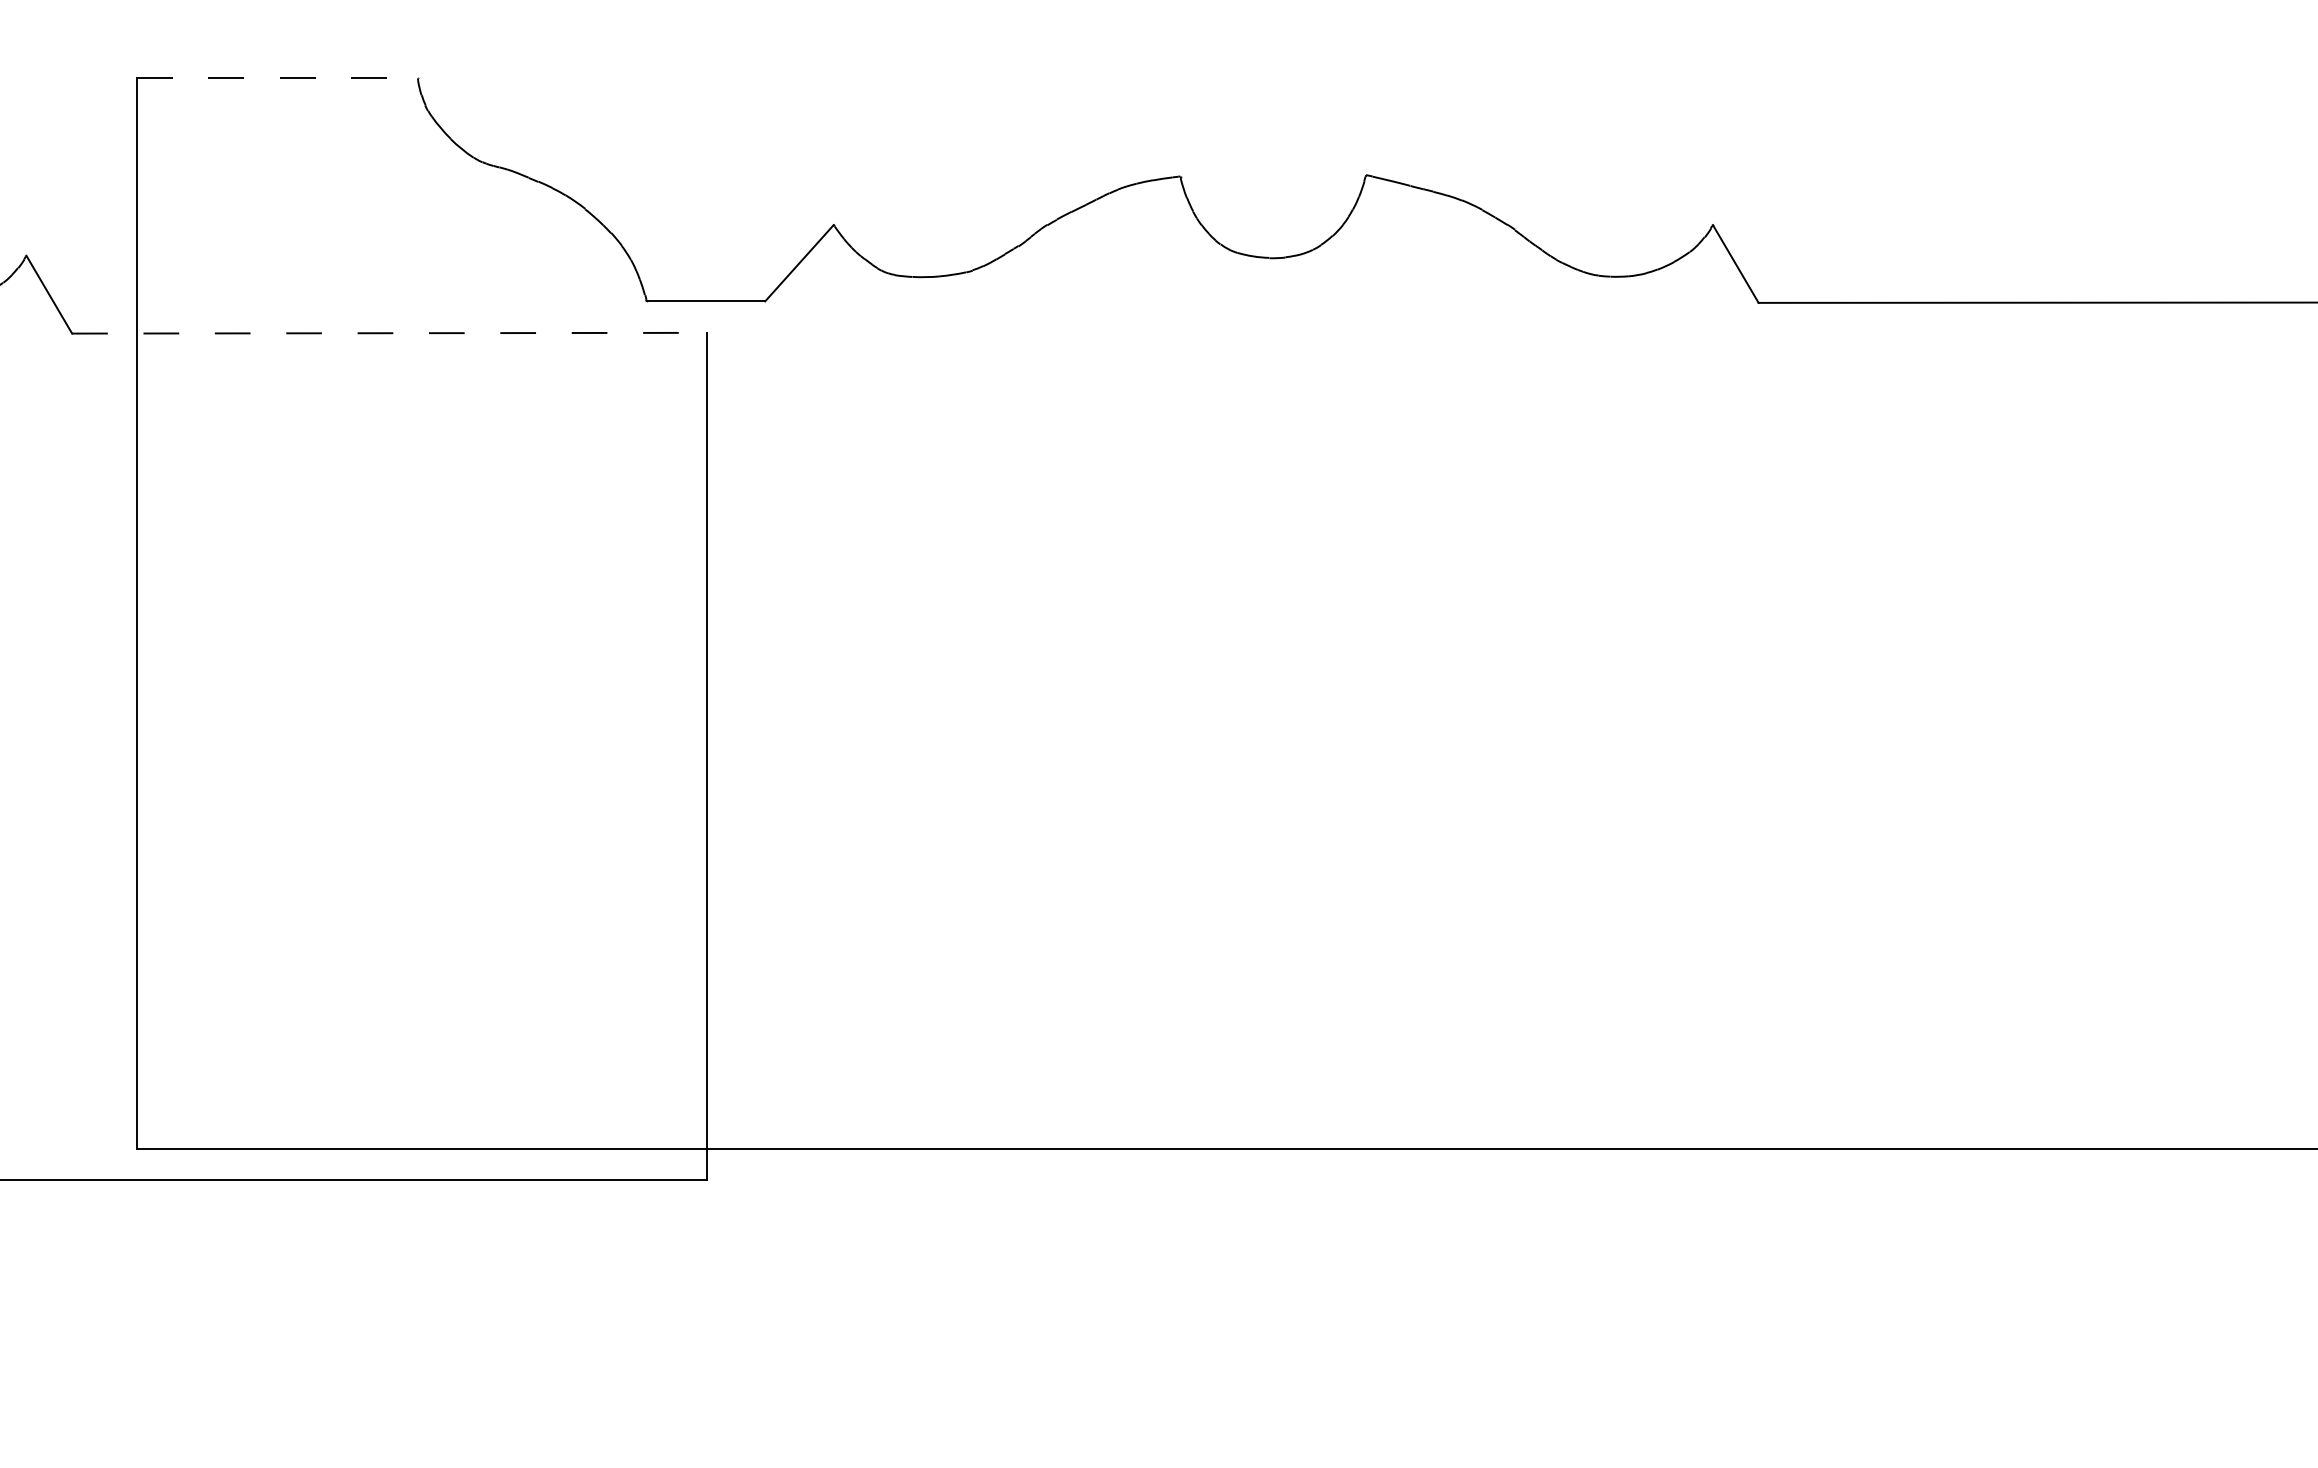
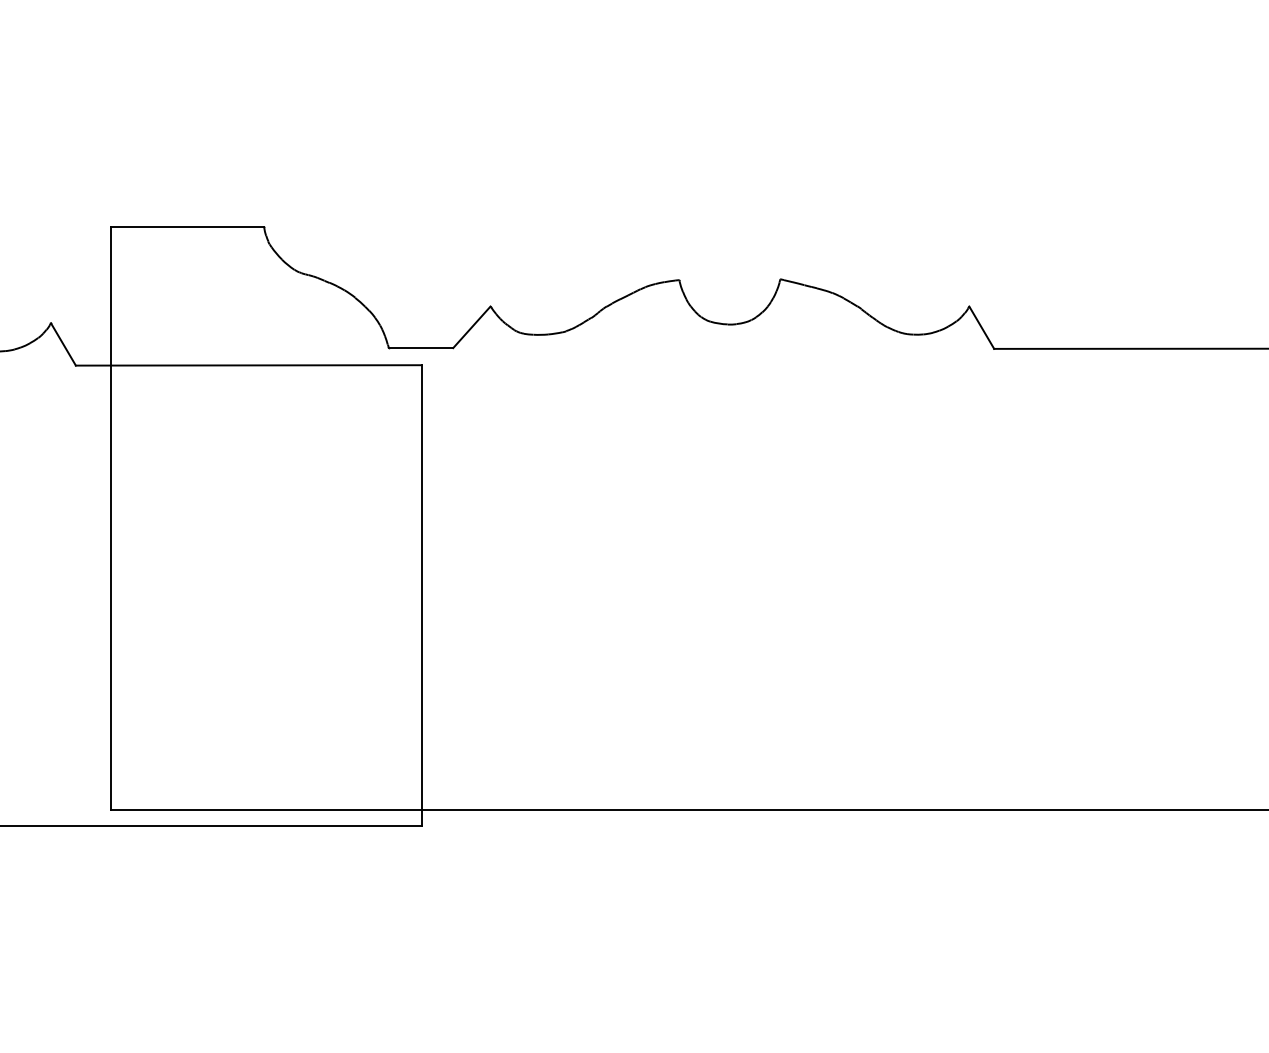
line: (278, 78) -> (188, 226), dashed -> solid
line: (389, 333) -> (248, 365), dashed -> solid

